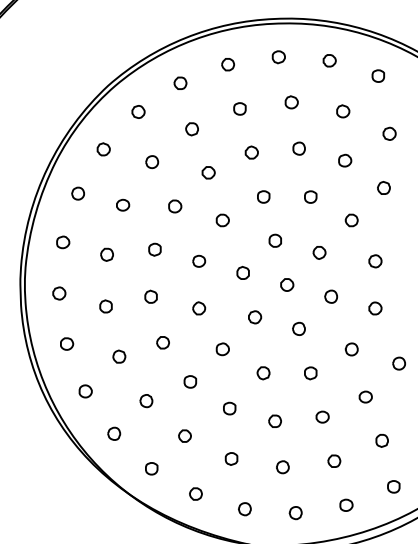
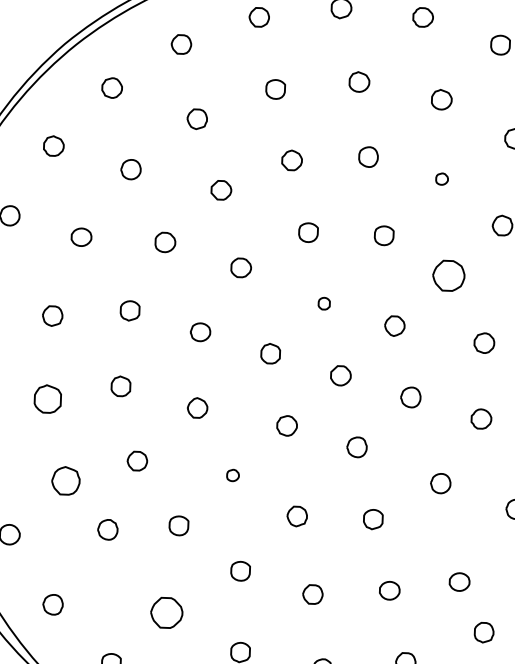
part: (345, 160) -> (442, 178), size x0.6
part: (351, 220) -> (448, 275), size x1.6
part: (274, 240) -> (323, 303), size x0.6
part: (105, 306) -> (46, 399), size x1.4
part: (222, 349) -> (232, 475), size x0.6
part: (119, 356) -> (66, 480), size x1.4
part: (365, 396) -> (459, 581), moved
part: (146, 401) -> (108, 530), moved
part: (184, 435) -> (166, 611), size x1.6

